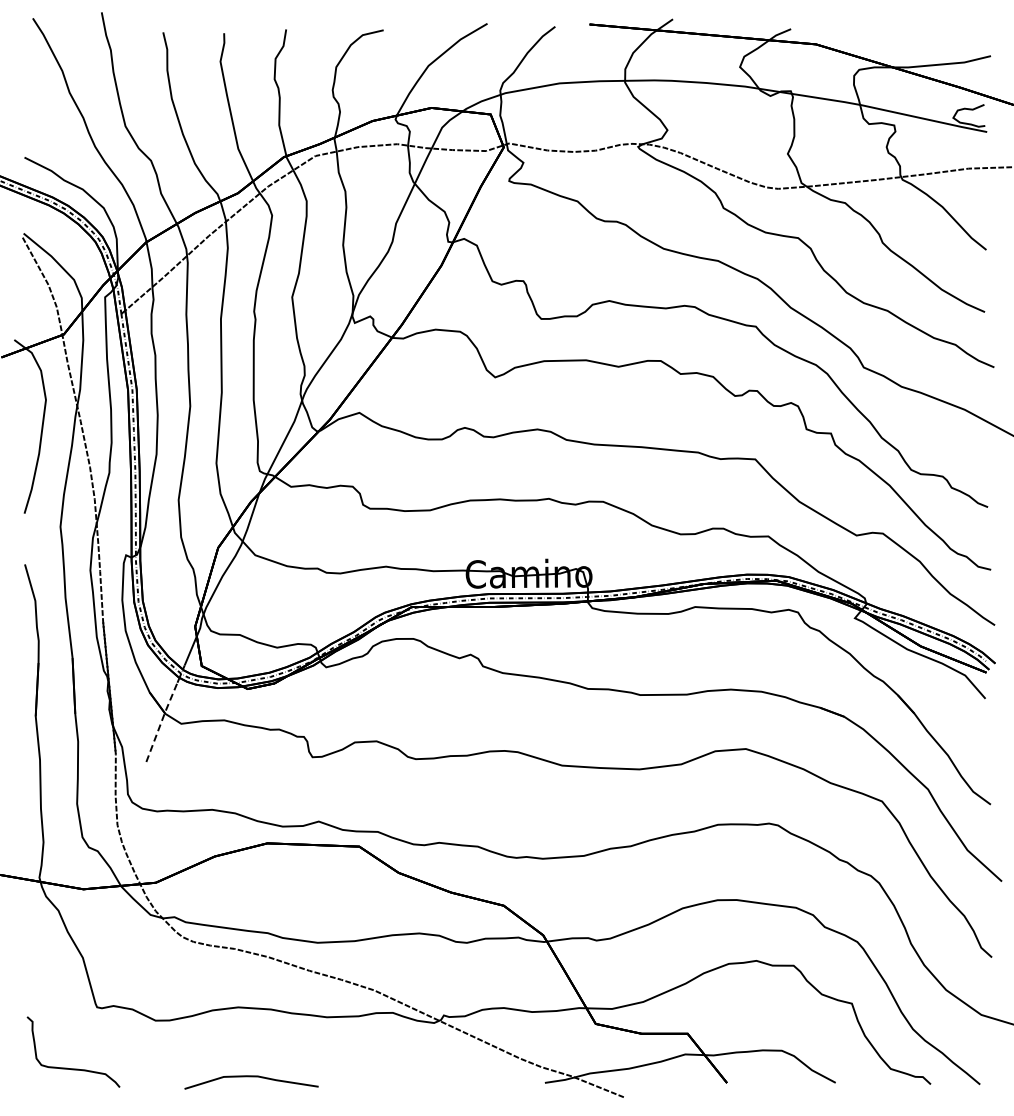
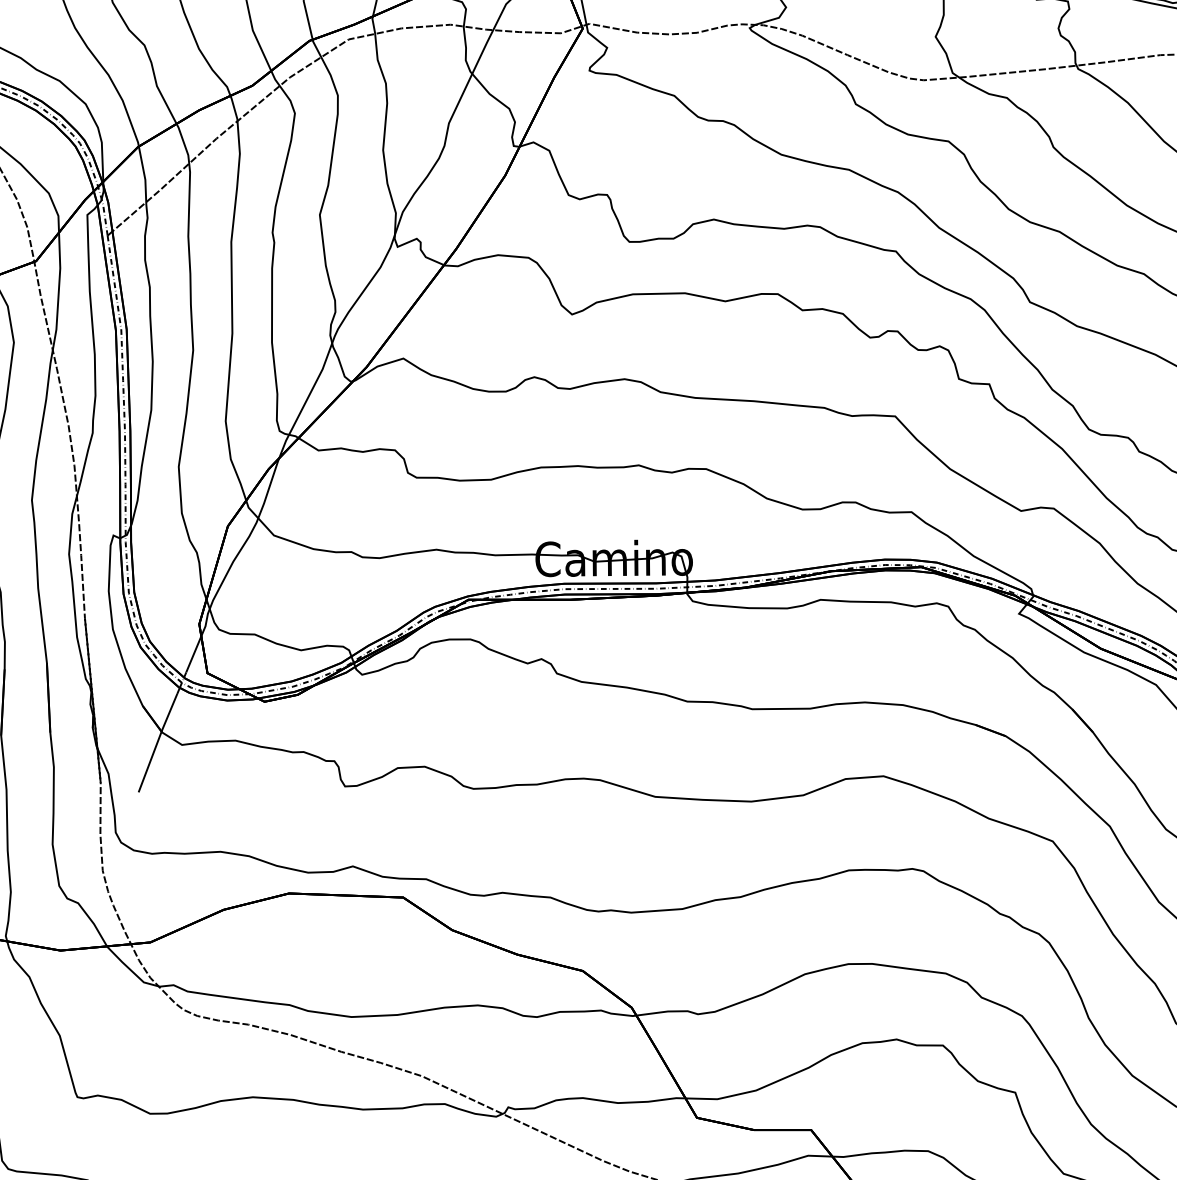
line: (161, 721) -> (157, 742), dashed -> solid

